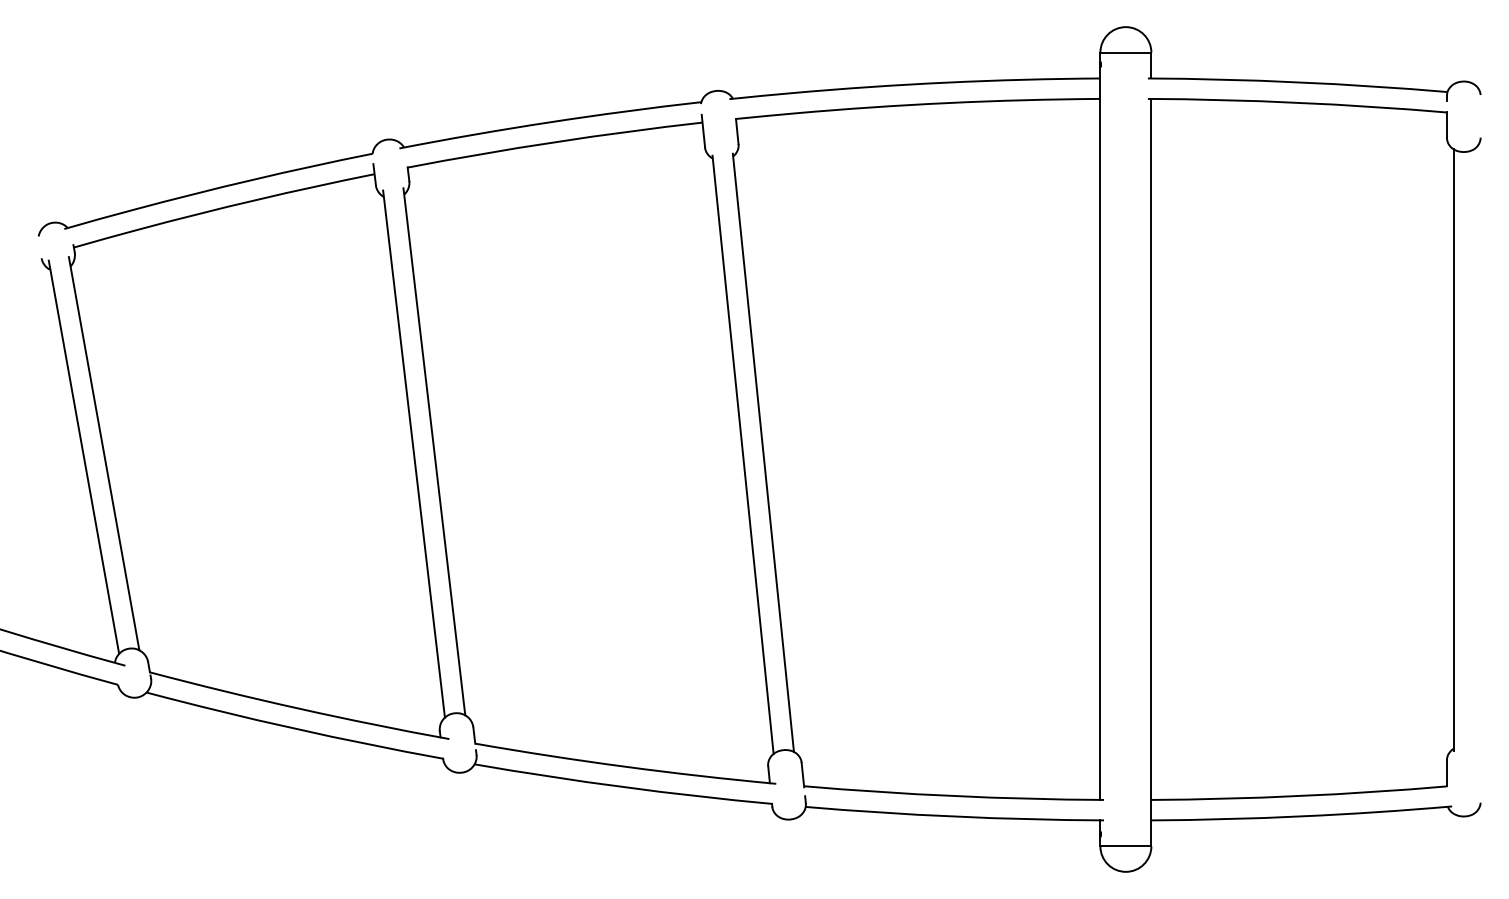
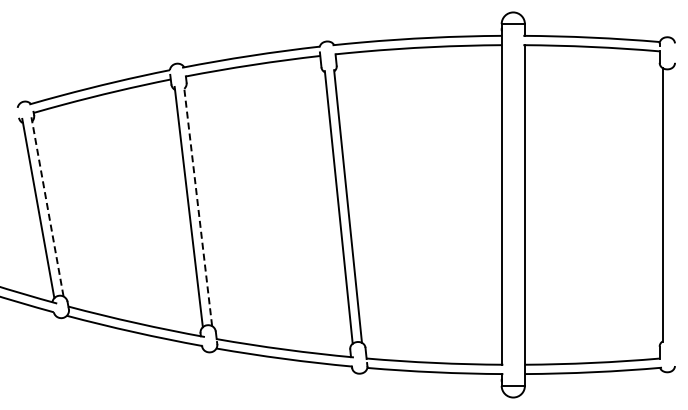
line: (104, 452) -> (47, 206), solid -> dashed
line: (435, 452) -> (198, 206), solid -> dashed

